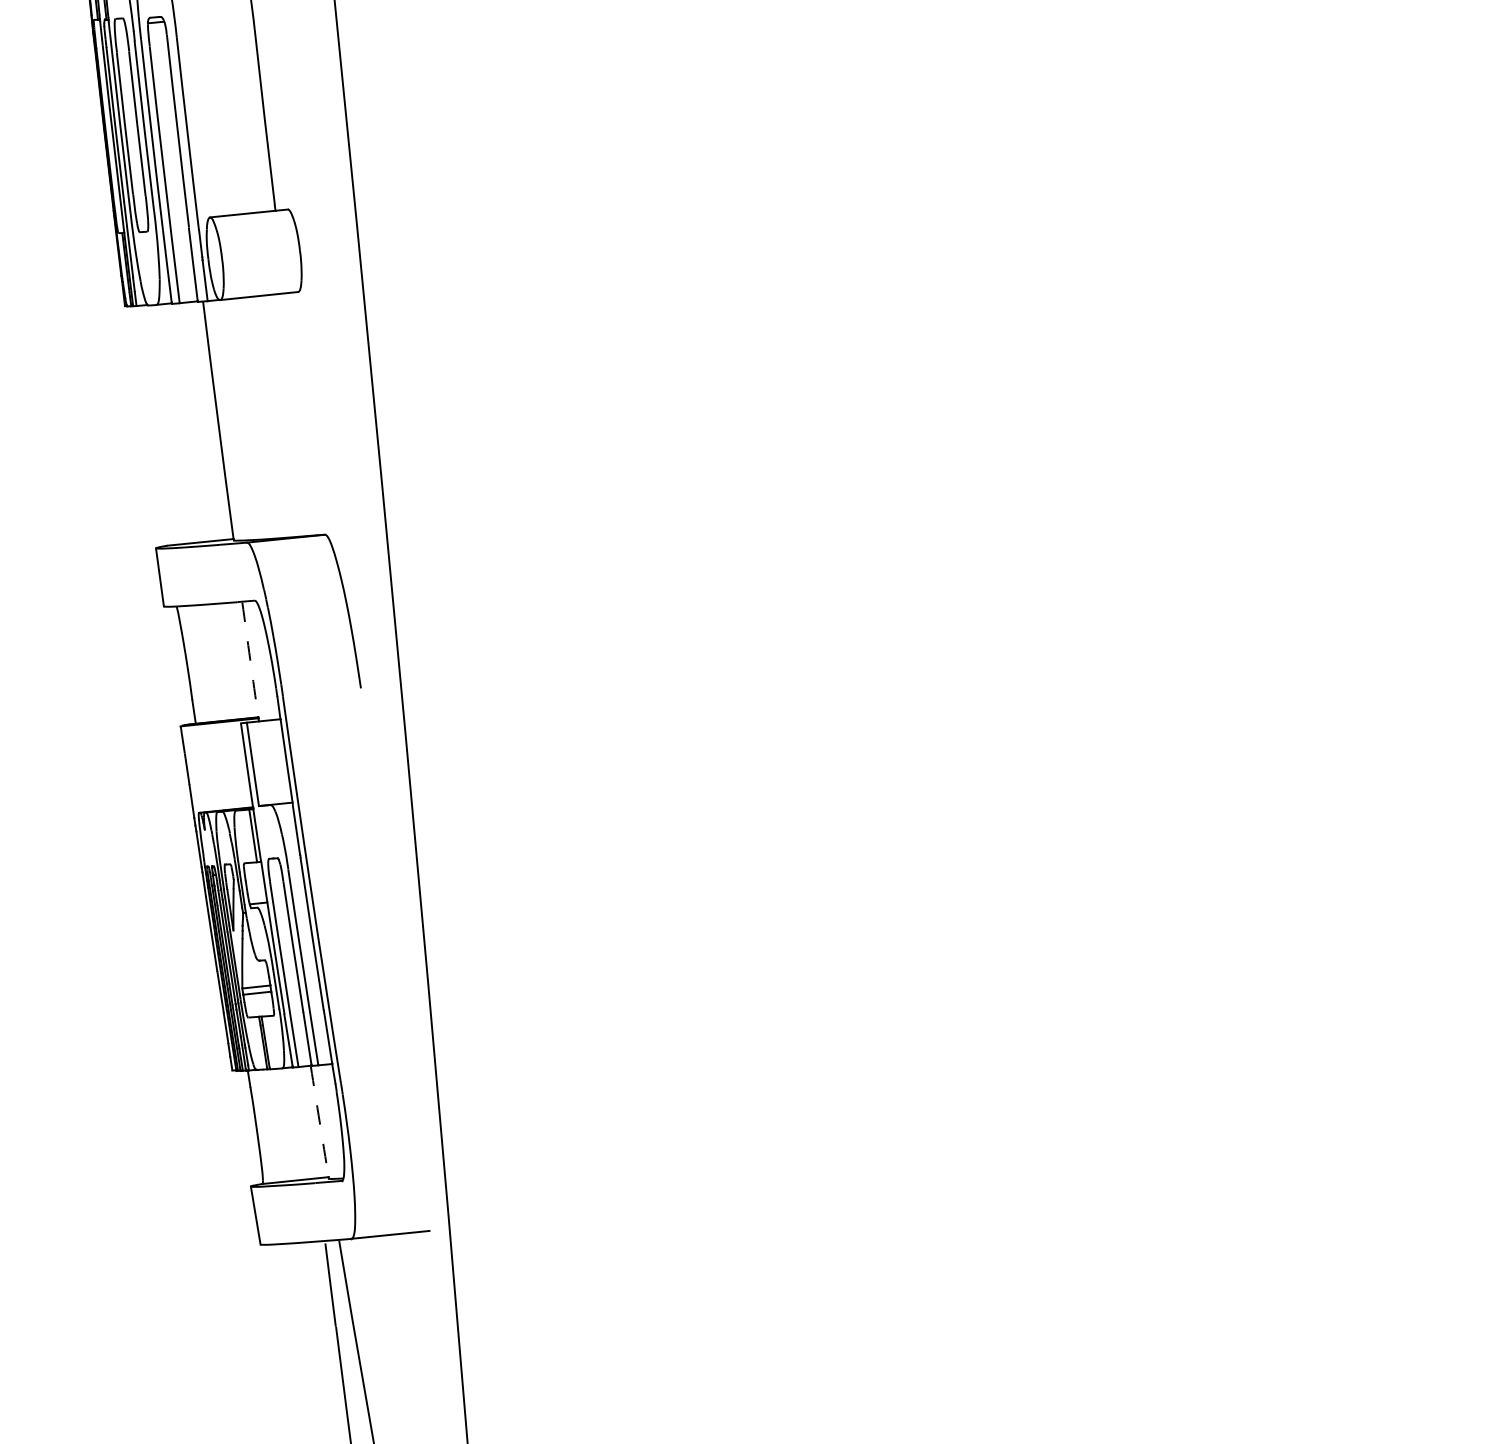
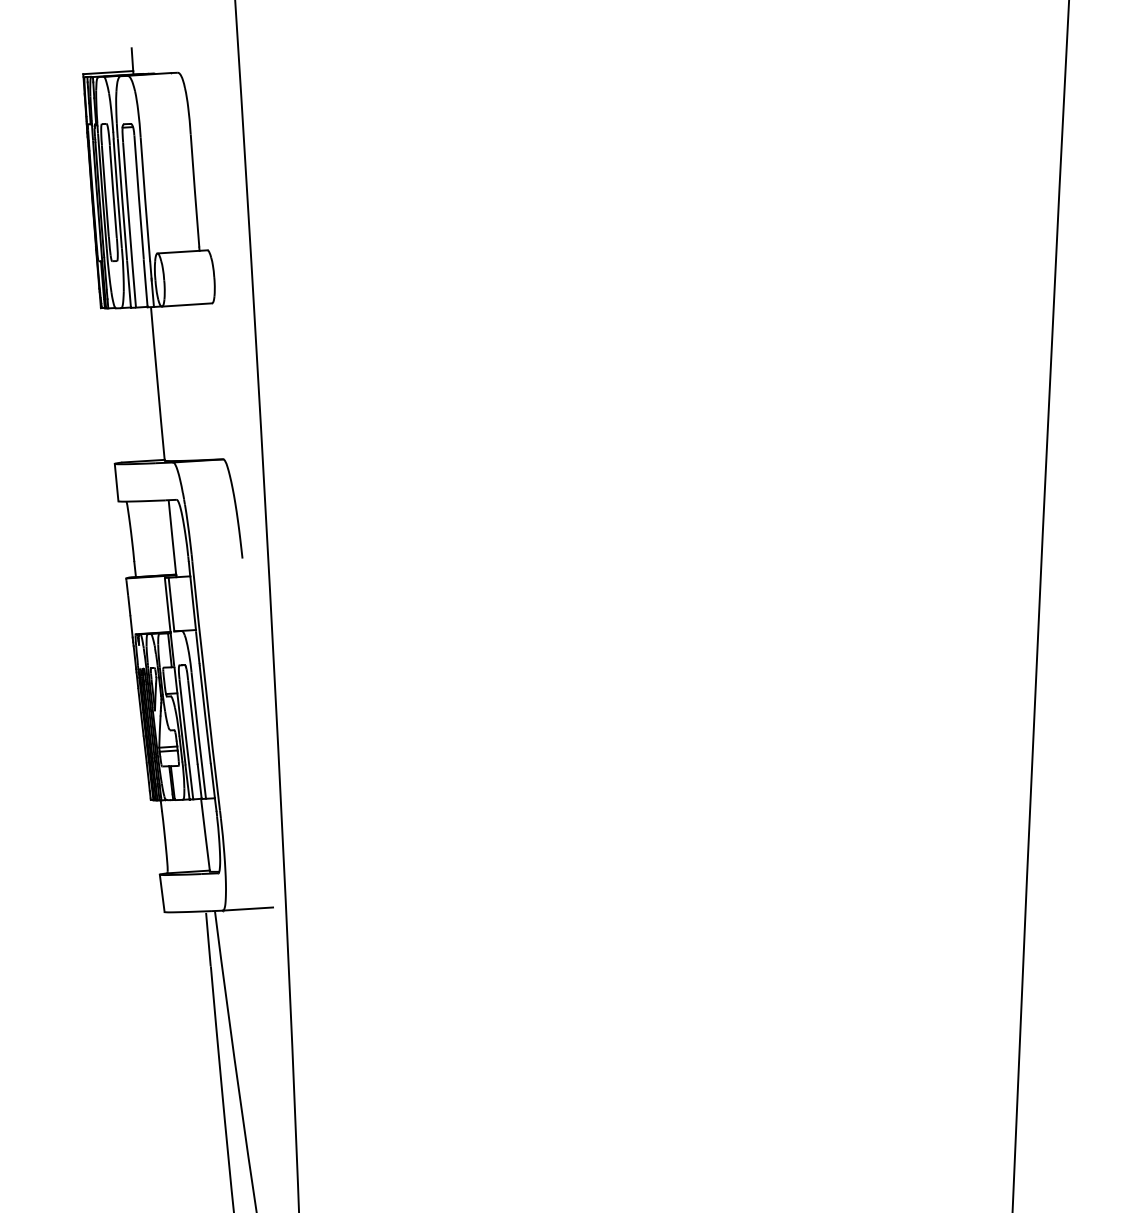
arc: (250, 659) -> (172, 537), dashed -> solid
arc: (319, 1122) -> (205, 835), dashed -> solid

